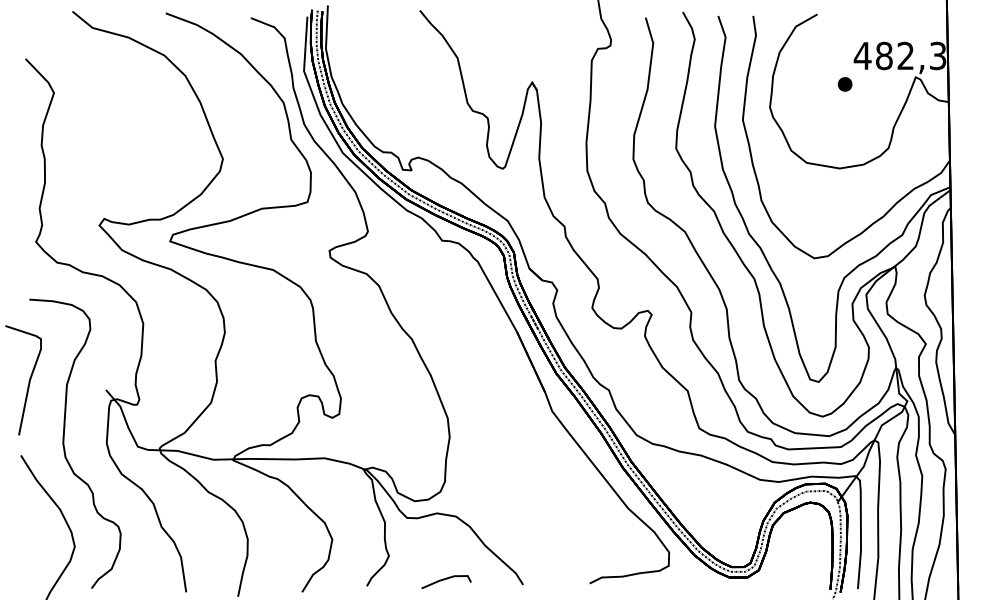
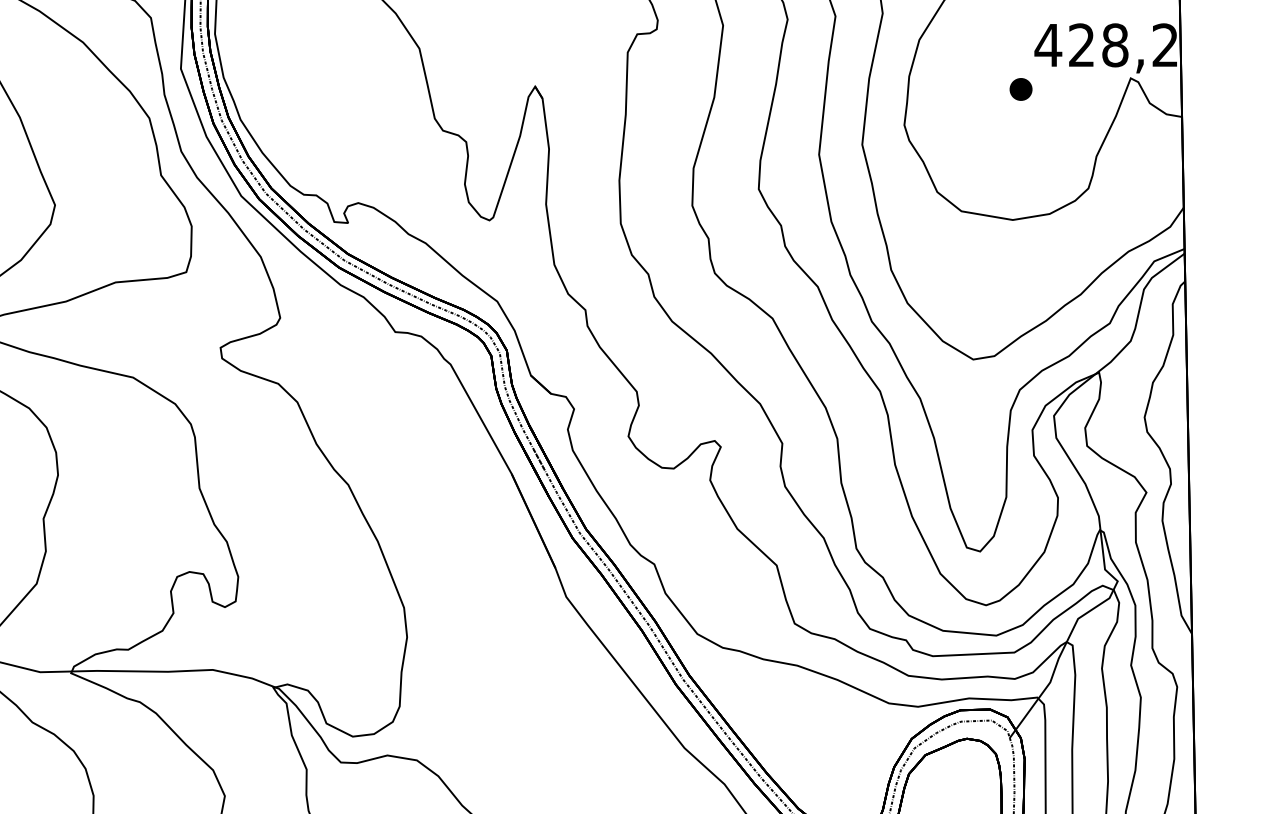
text: (911, 55) -> (1124, 44), 482,3 -> 428,2

